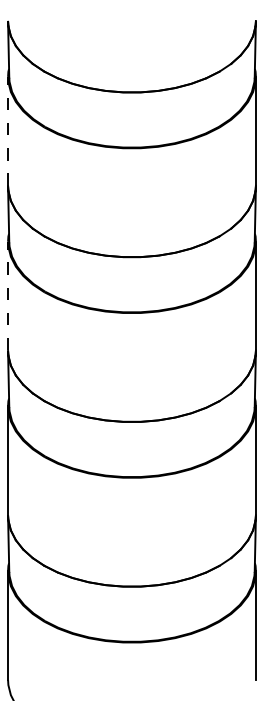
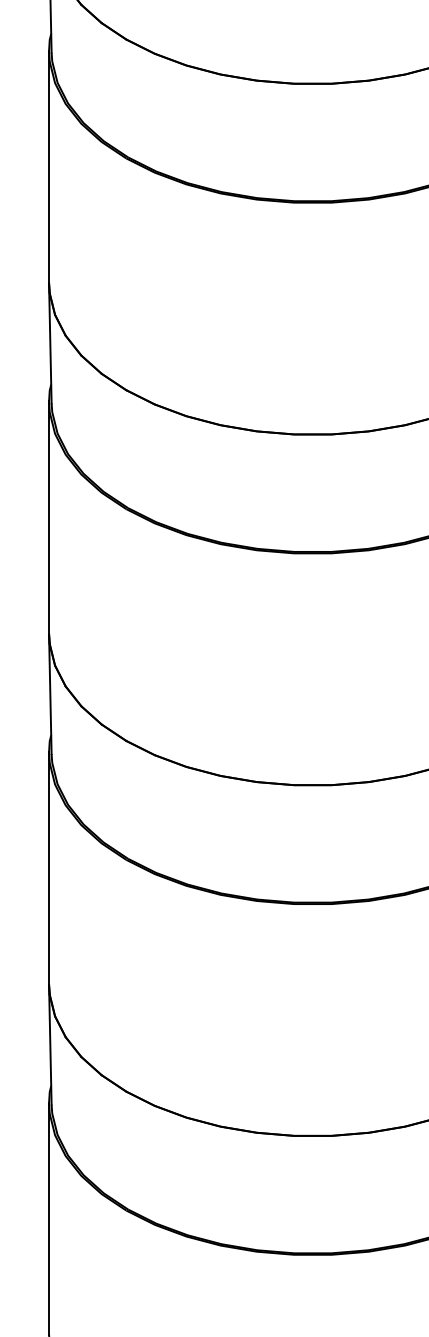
line: (8, 130) -> (49, 164), dashed -> solid
line: (8, 295) -> (49, 516), dashed -> solid

